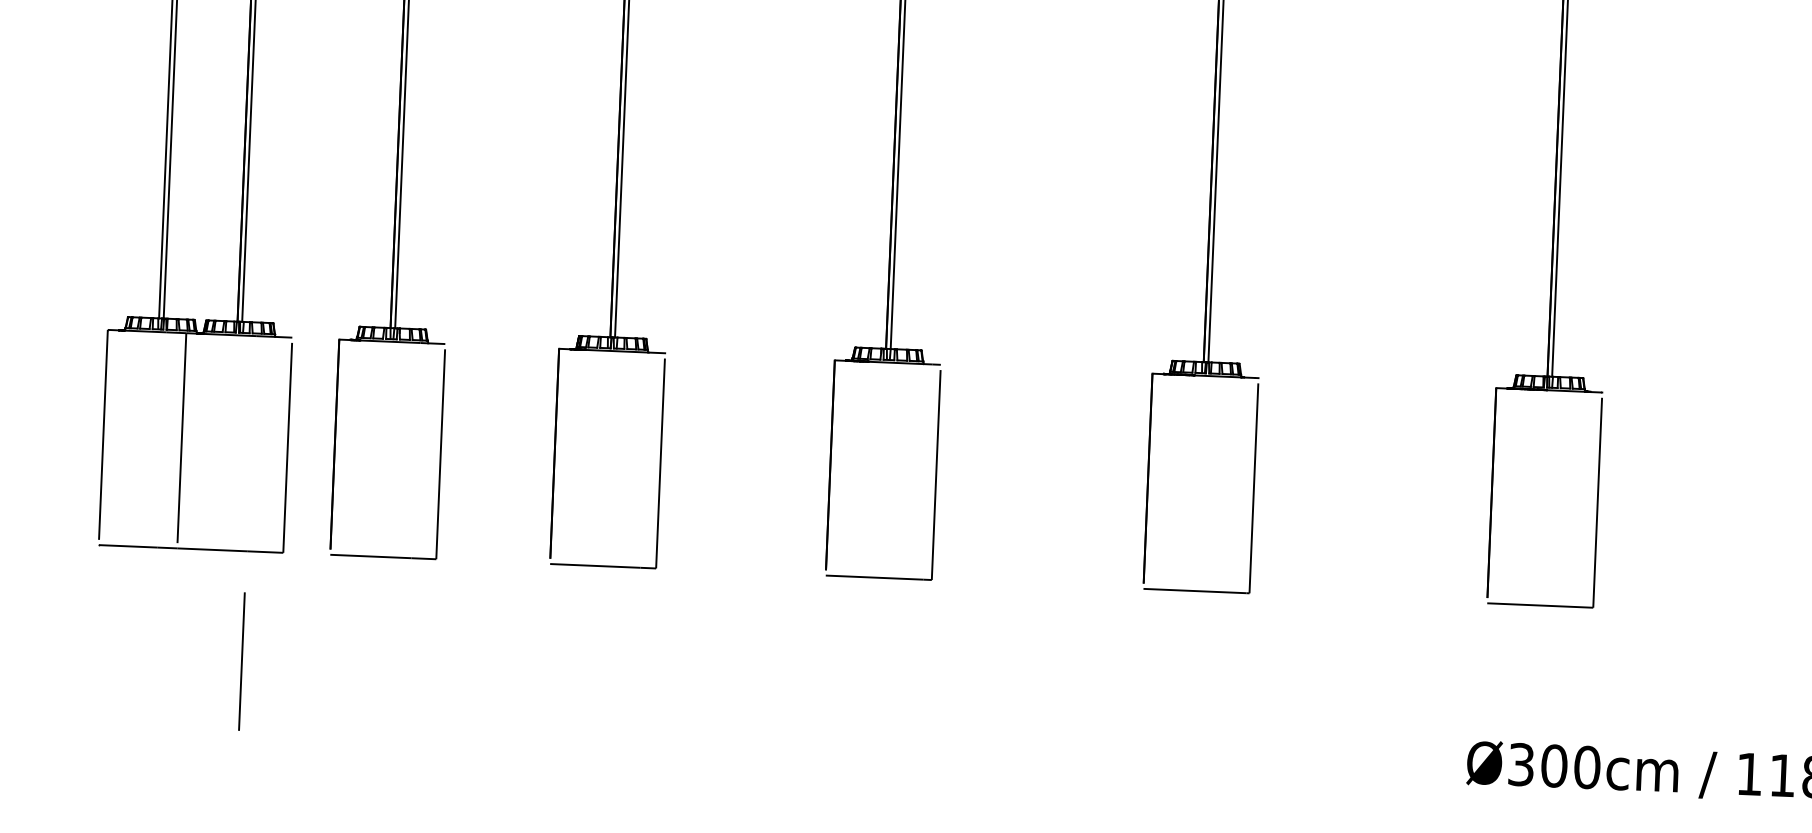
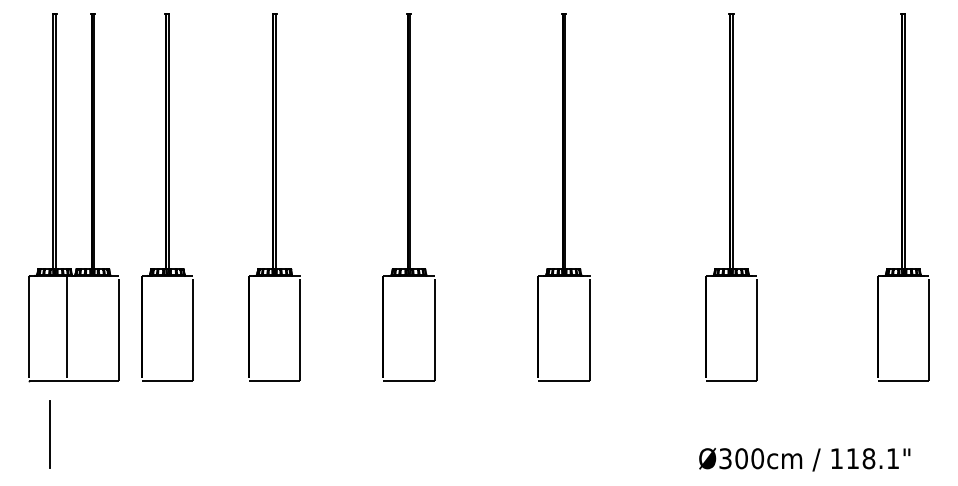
line: (241, 661) -> (49, 434), moved

